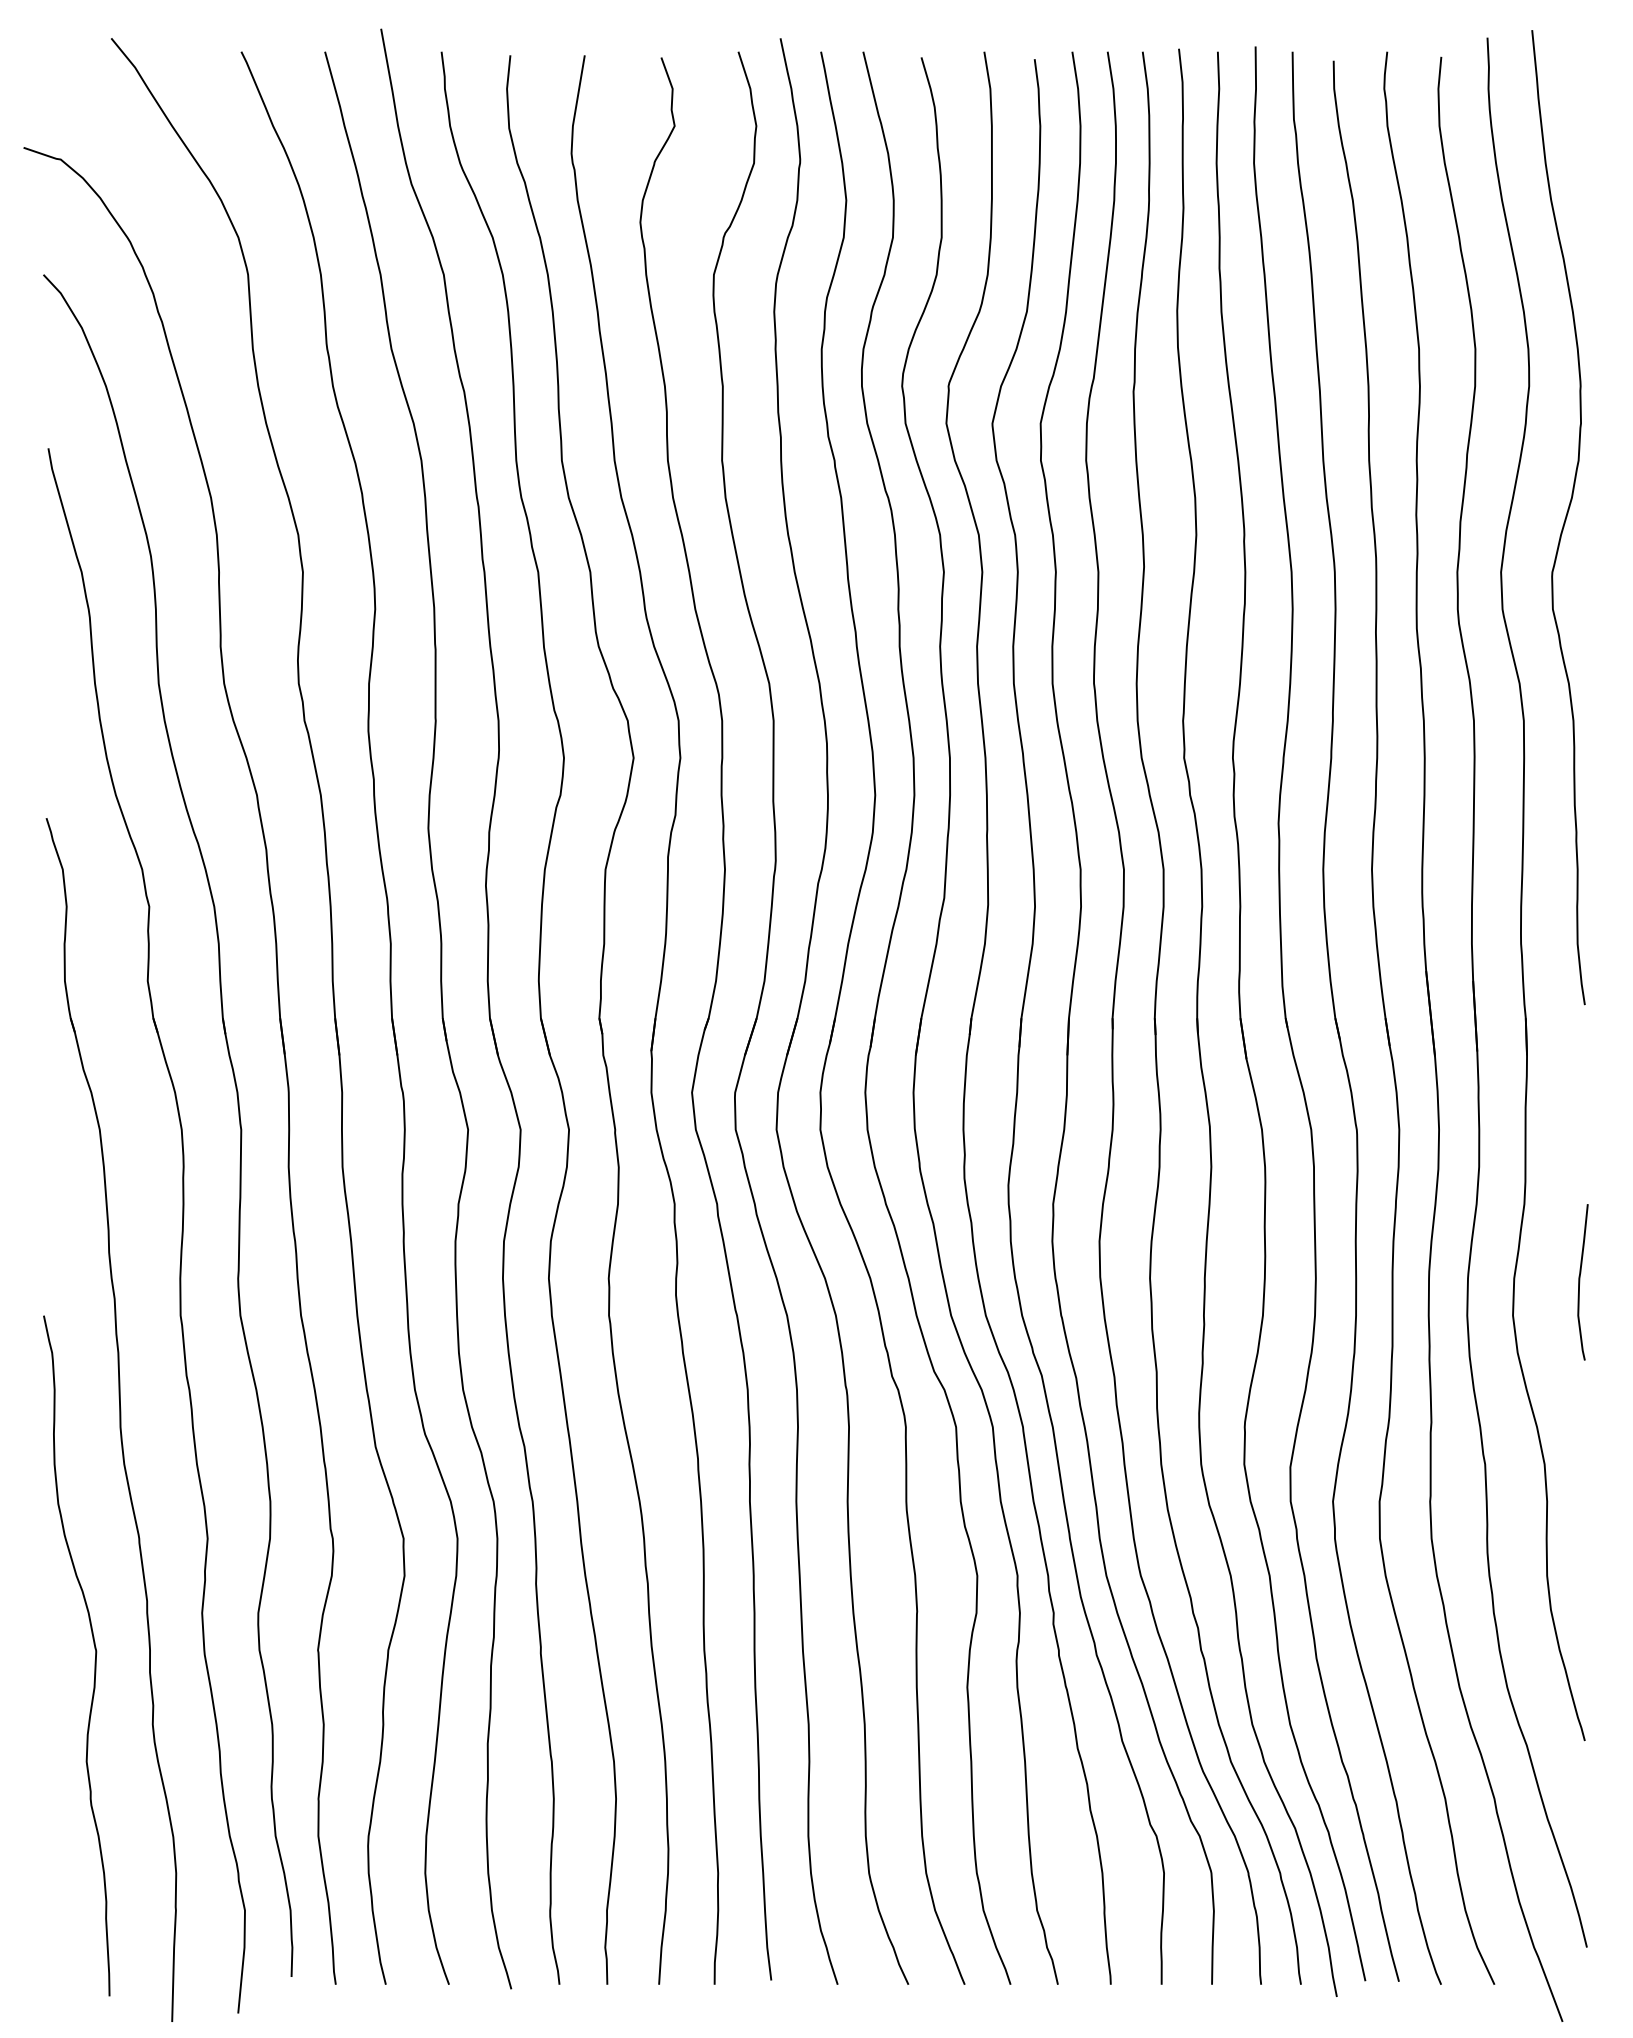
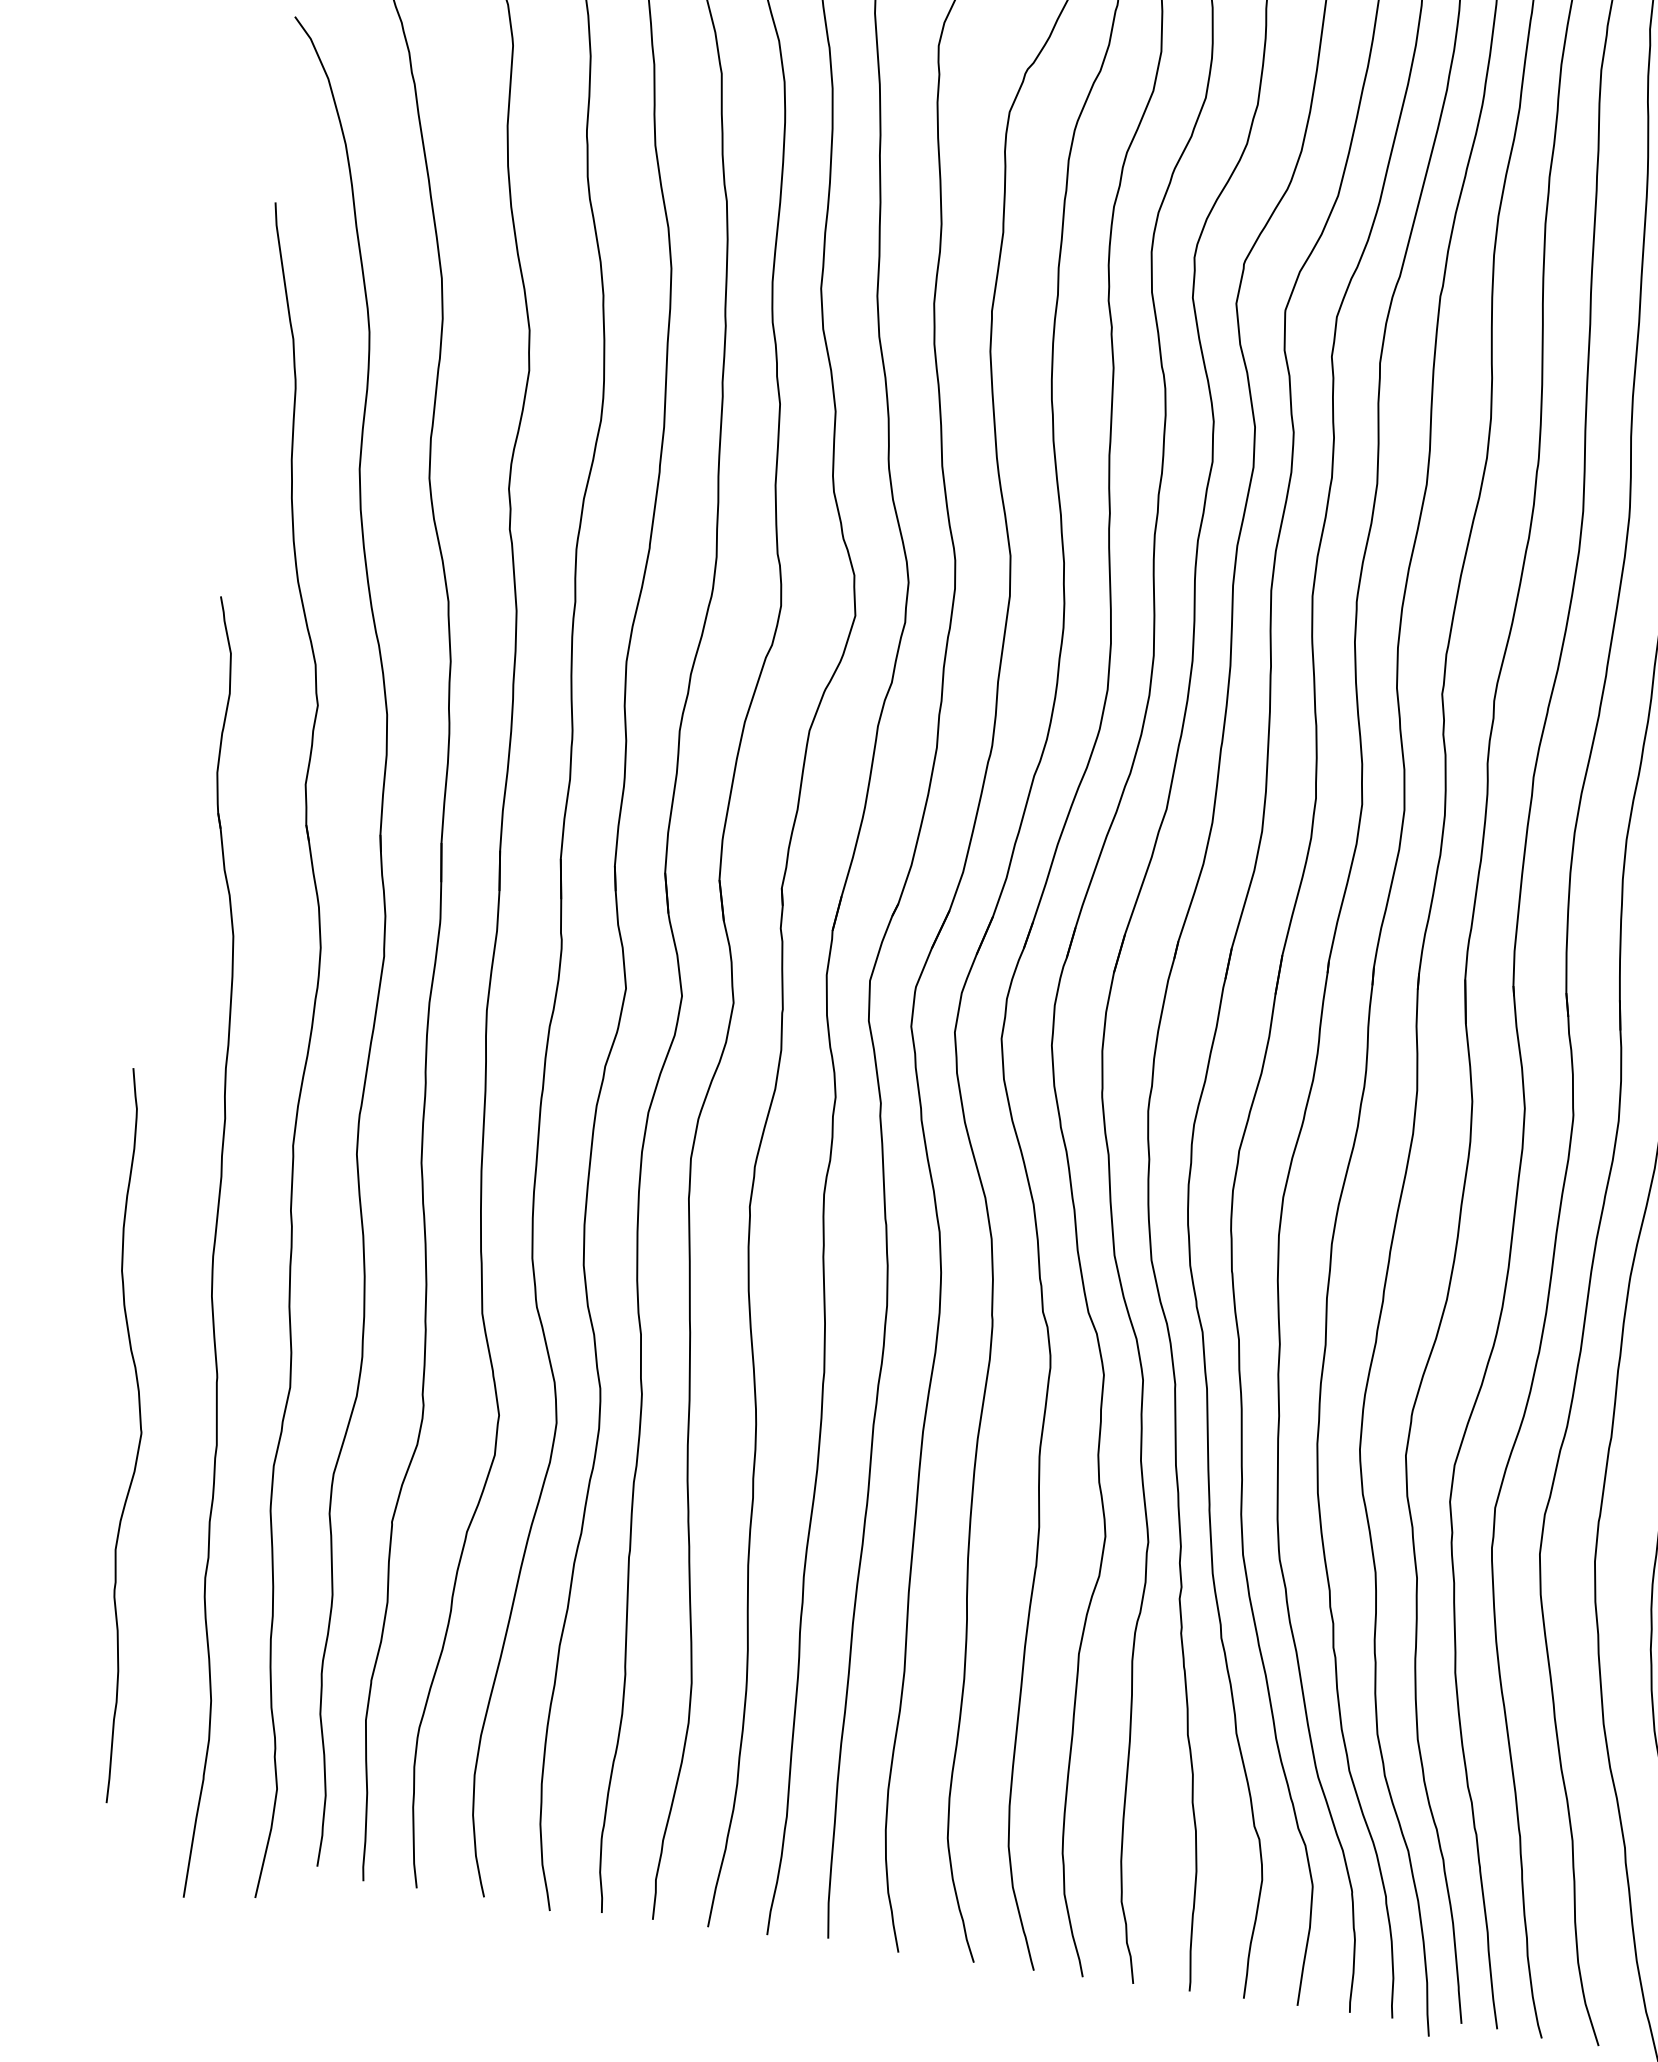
curve: (94, 1660) -> (138, 1442), moved

